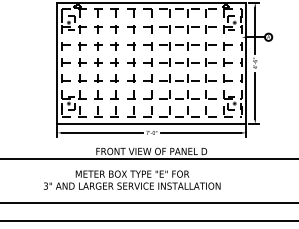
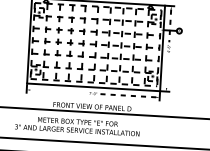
line: (255, 31) -> (170, 26), solid -> dashed
line: (255, 95) -> (167, 71), removed
line: (102, 132) -> (58, 91), removed
line: (200, 132) -> (127, 95), solid -> dashed

